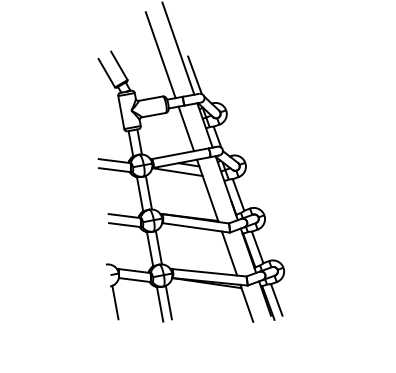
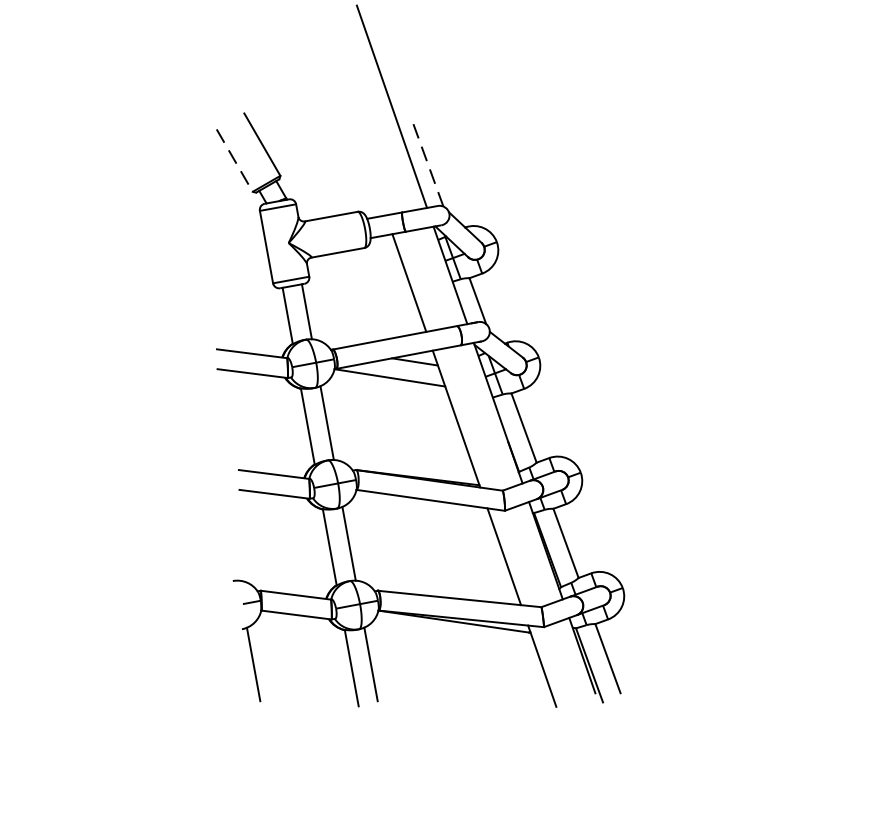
line: (160, 55) -> (352, 121), removed
line: (107, 73) -> (236, 161), solid -> dashed
line: (195, 75) -> (429, 165), solid -> dashed

